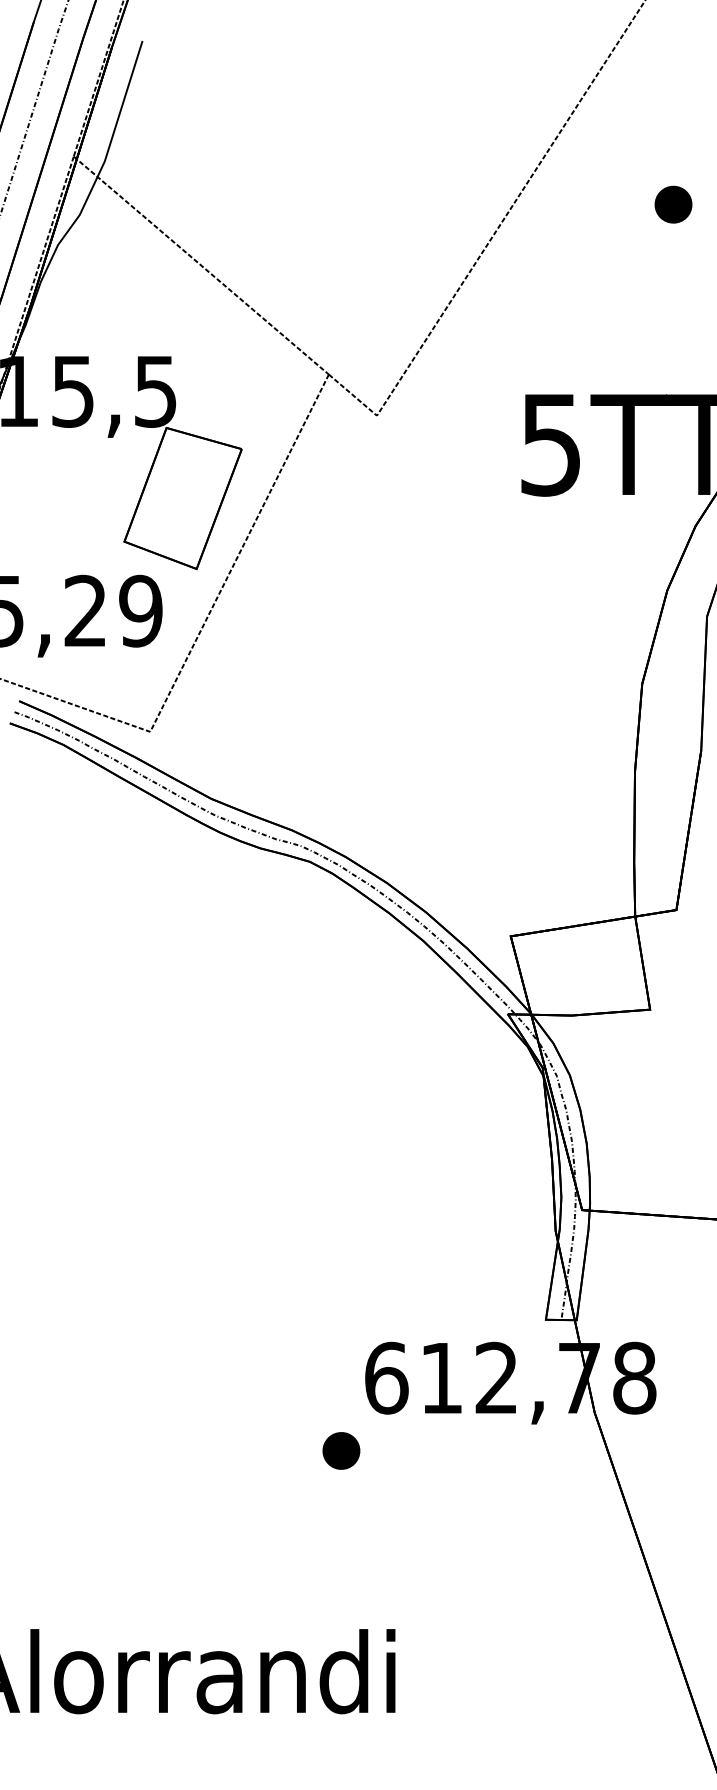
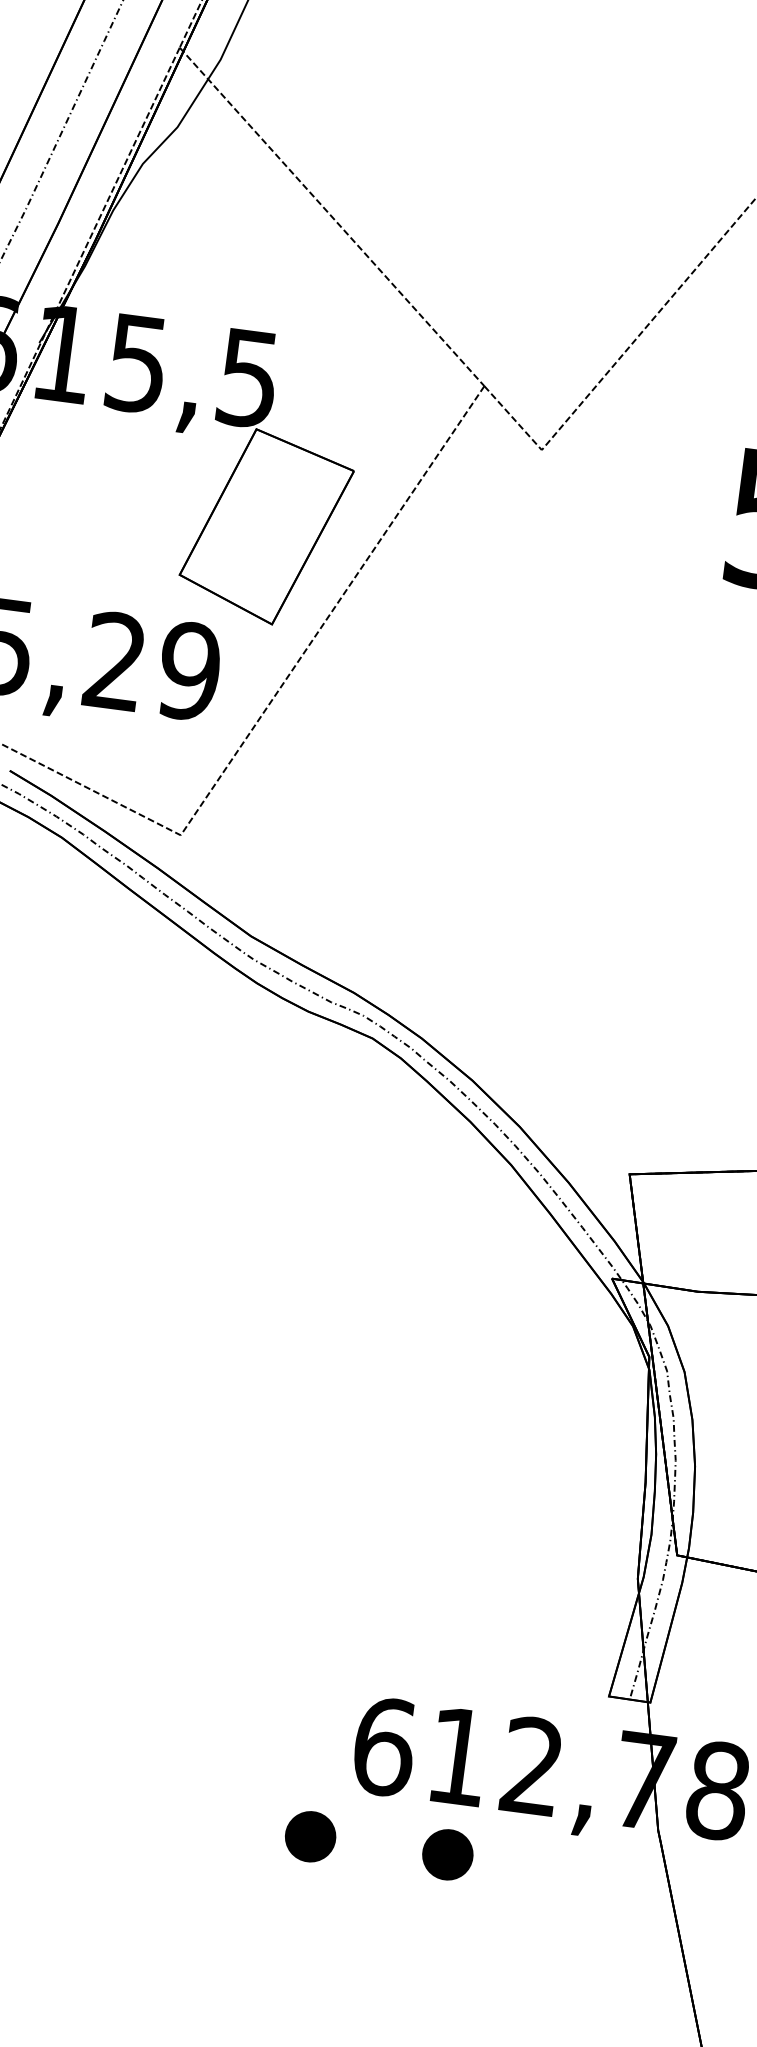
part: (443, 1450) -> (448, 1854), added

